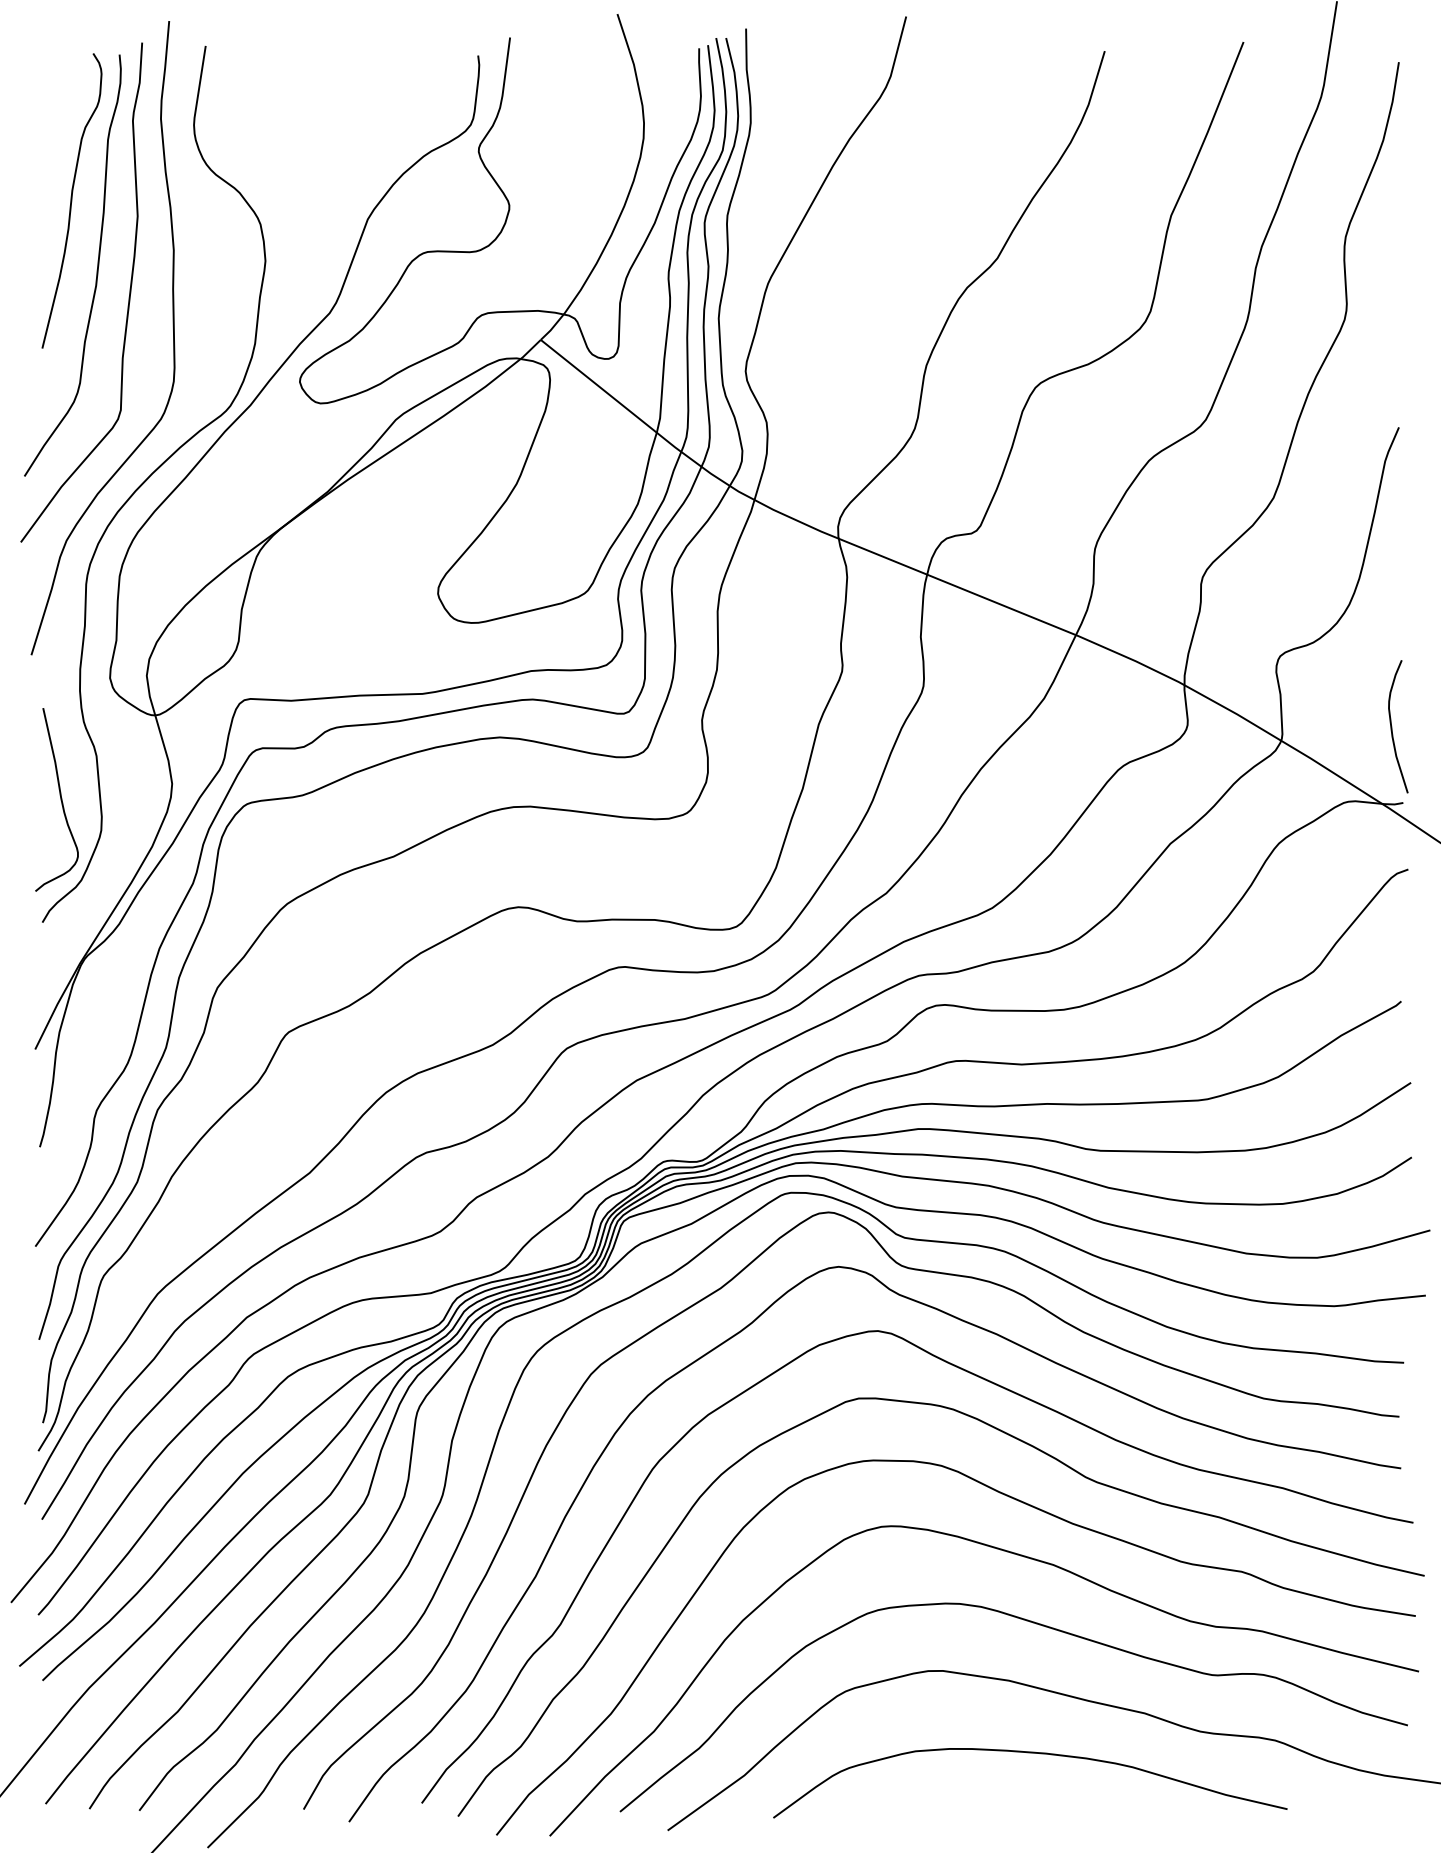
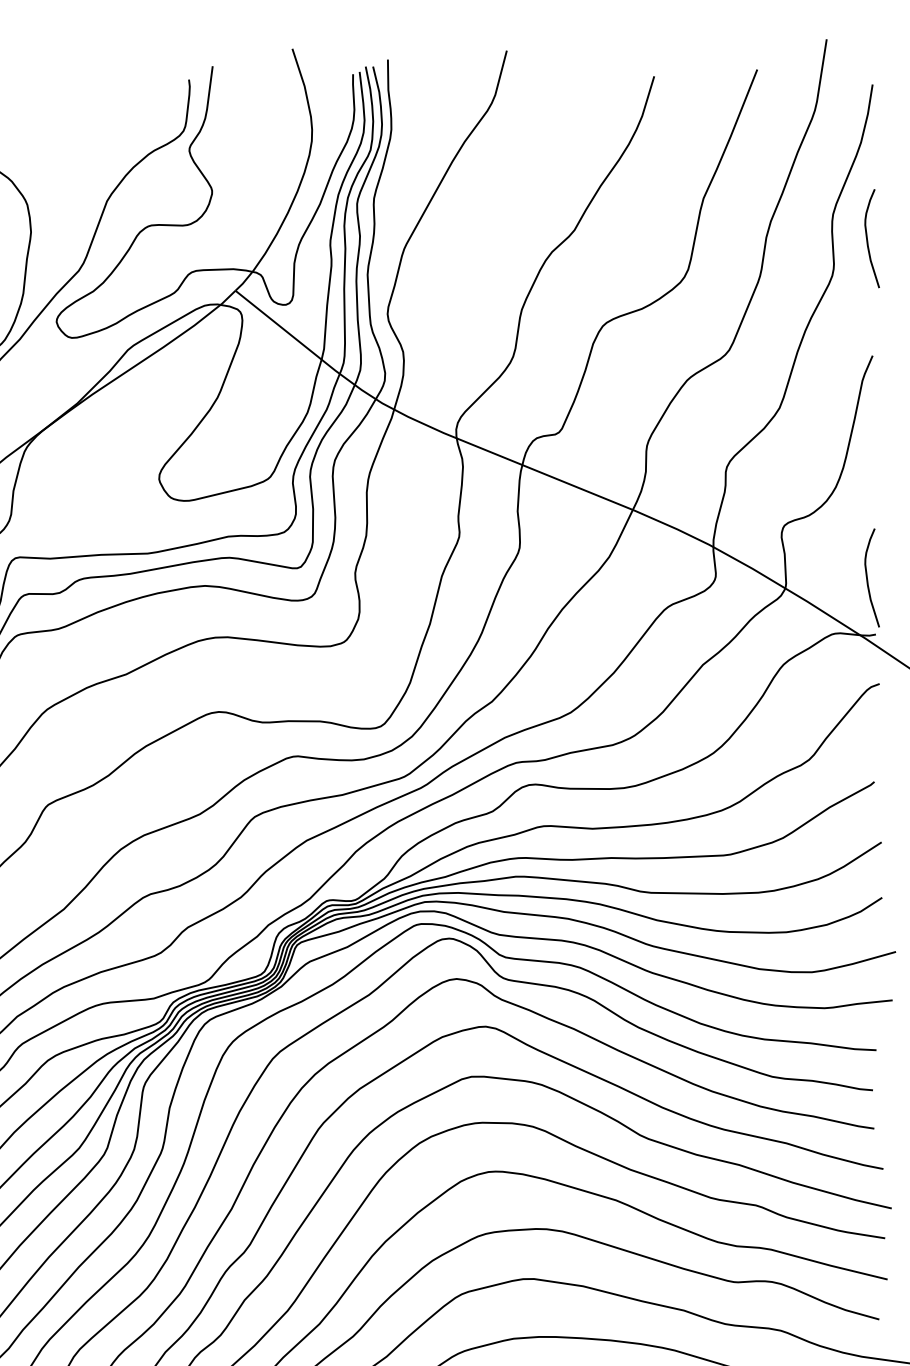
curve: (1392, 269) -> (867, 238), added

